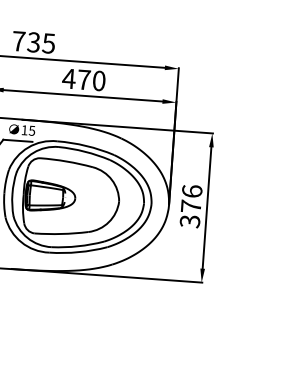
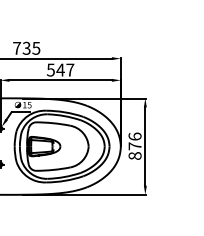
text: (83, 78) -> (60, 69), 470 -> 547
text: (189, 220) -> (134, 155), 376 -> 876

